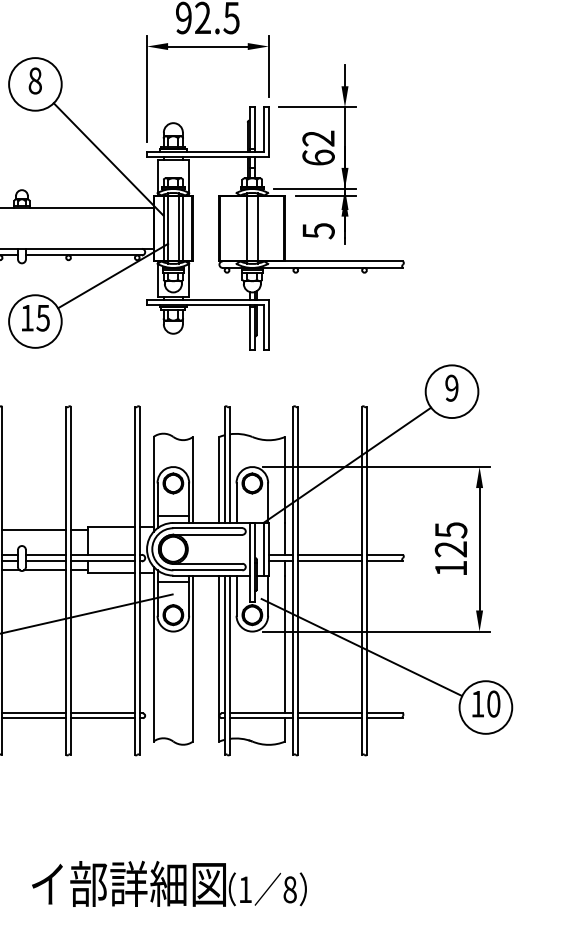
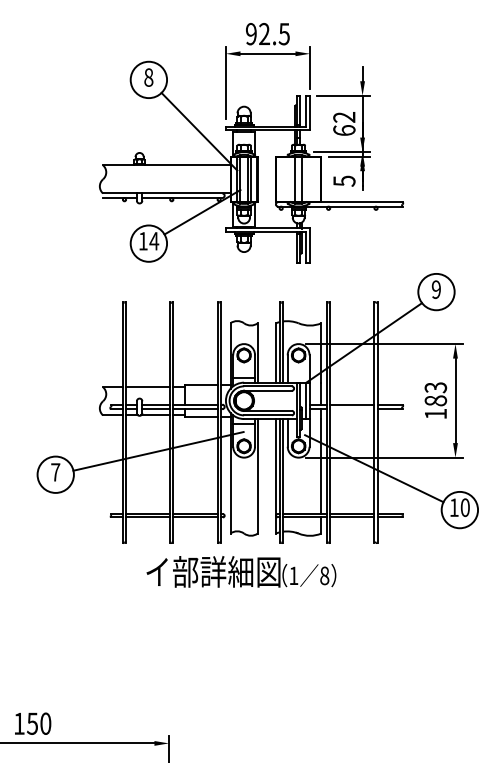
text: (43, 318) -> (154, 241), 15 -> 14
text: (450, 540) -> (435, 394), 125 -> 183
line: (330, 561) -> (352, 409), removed
text: (169, 883) -> (241, 571), moved

